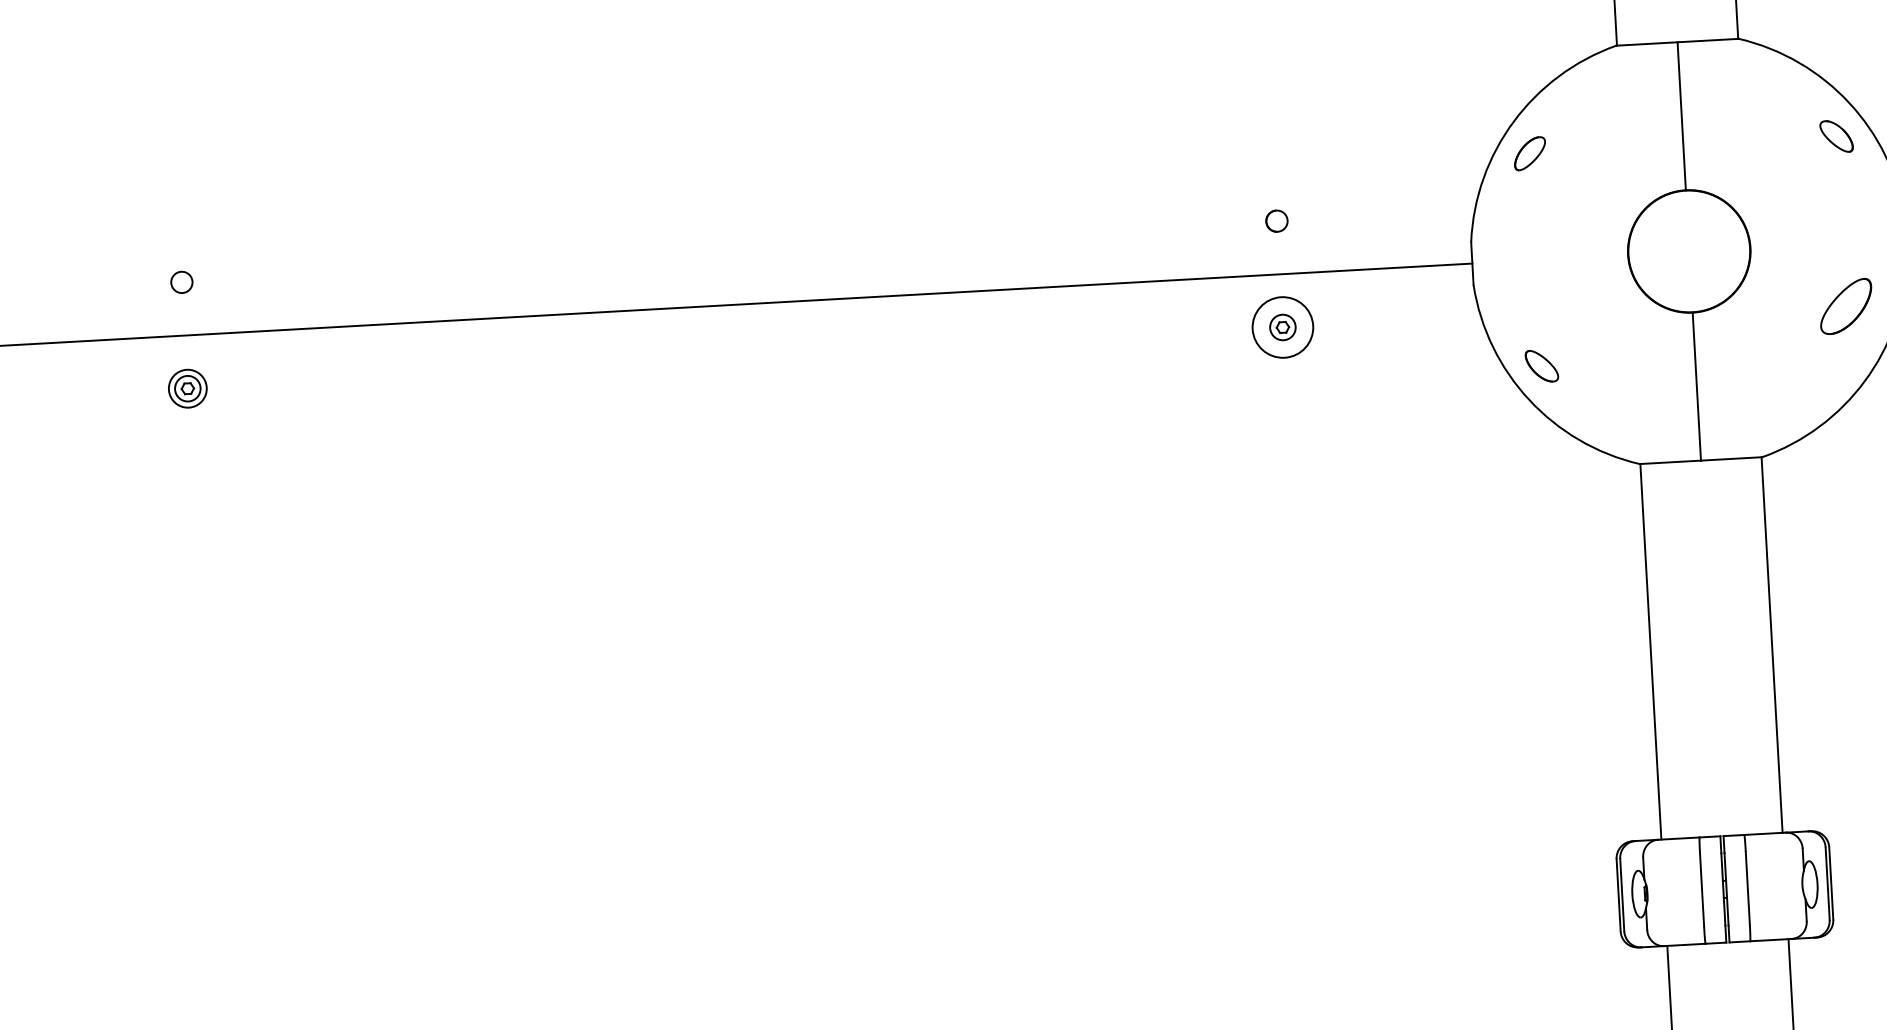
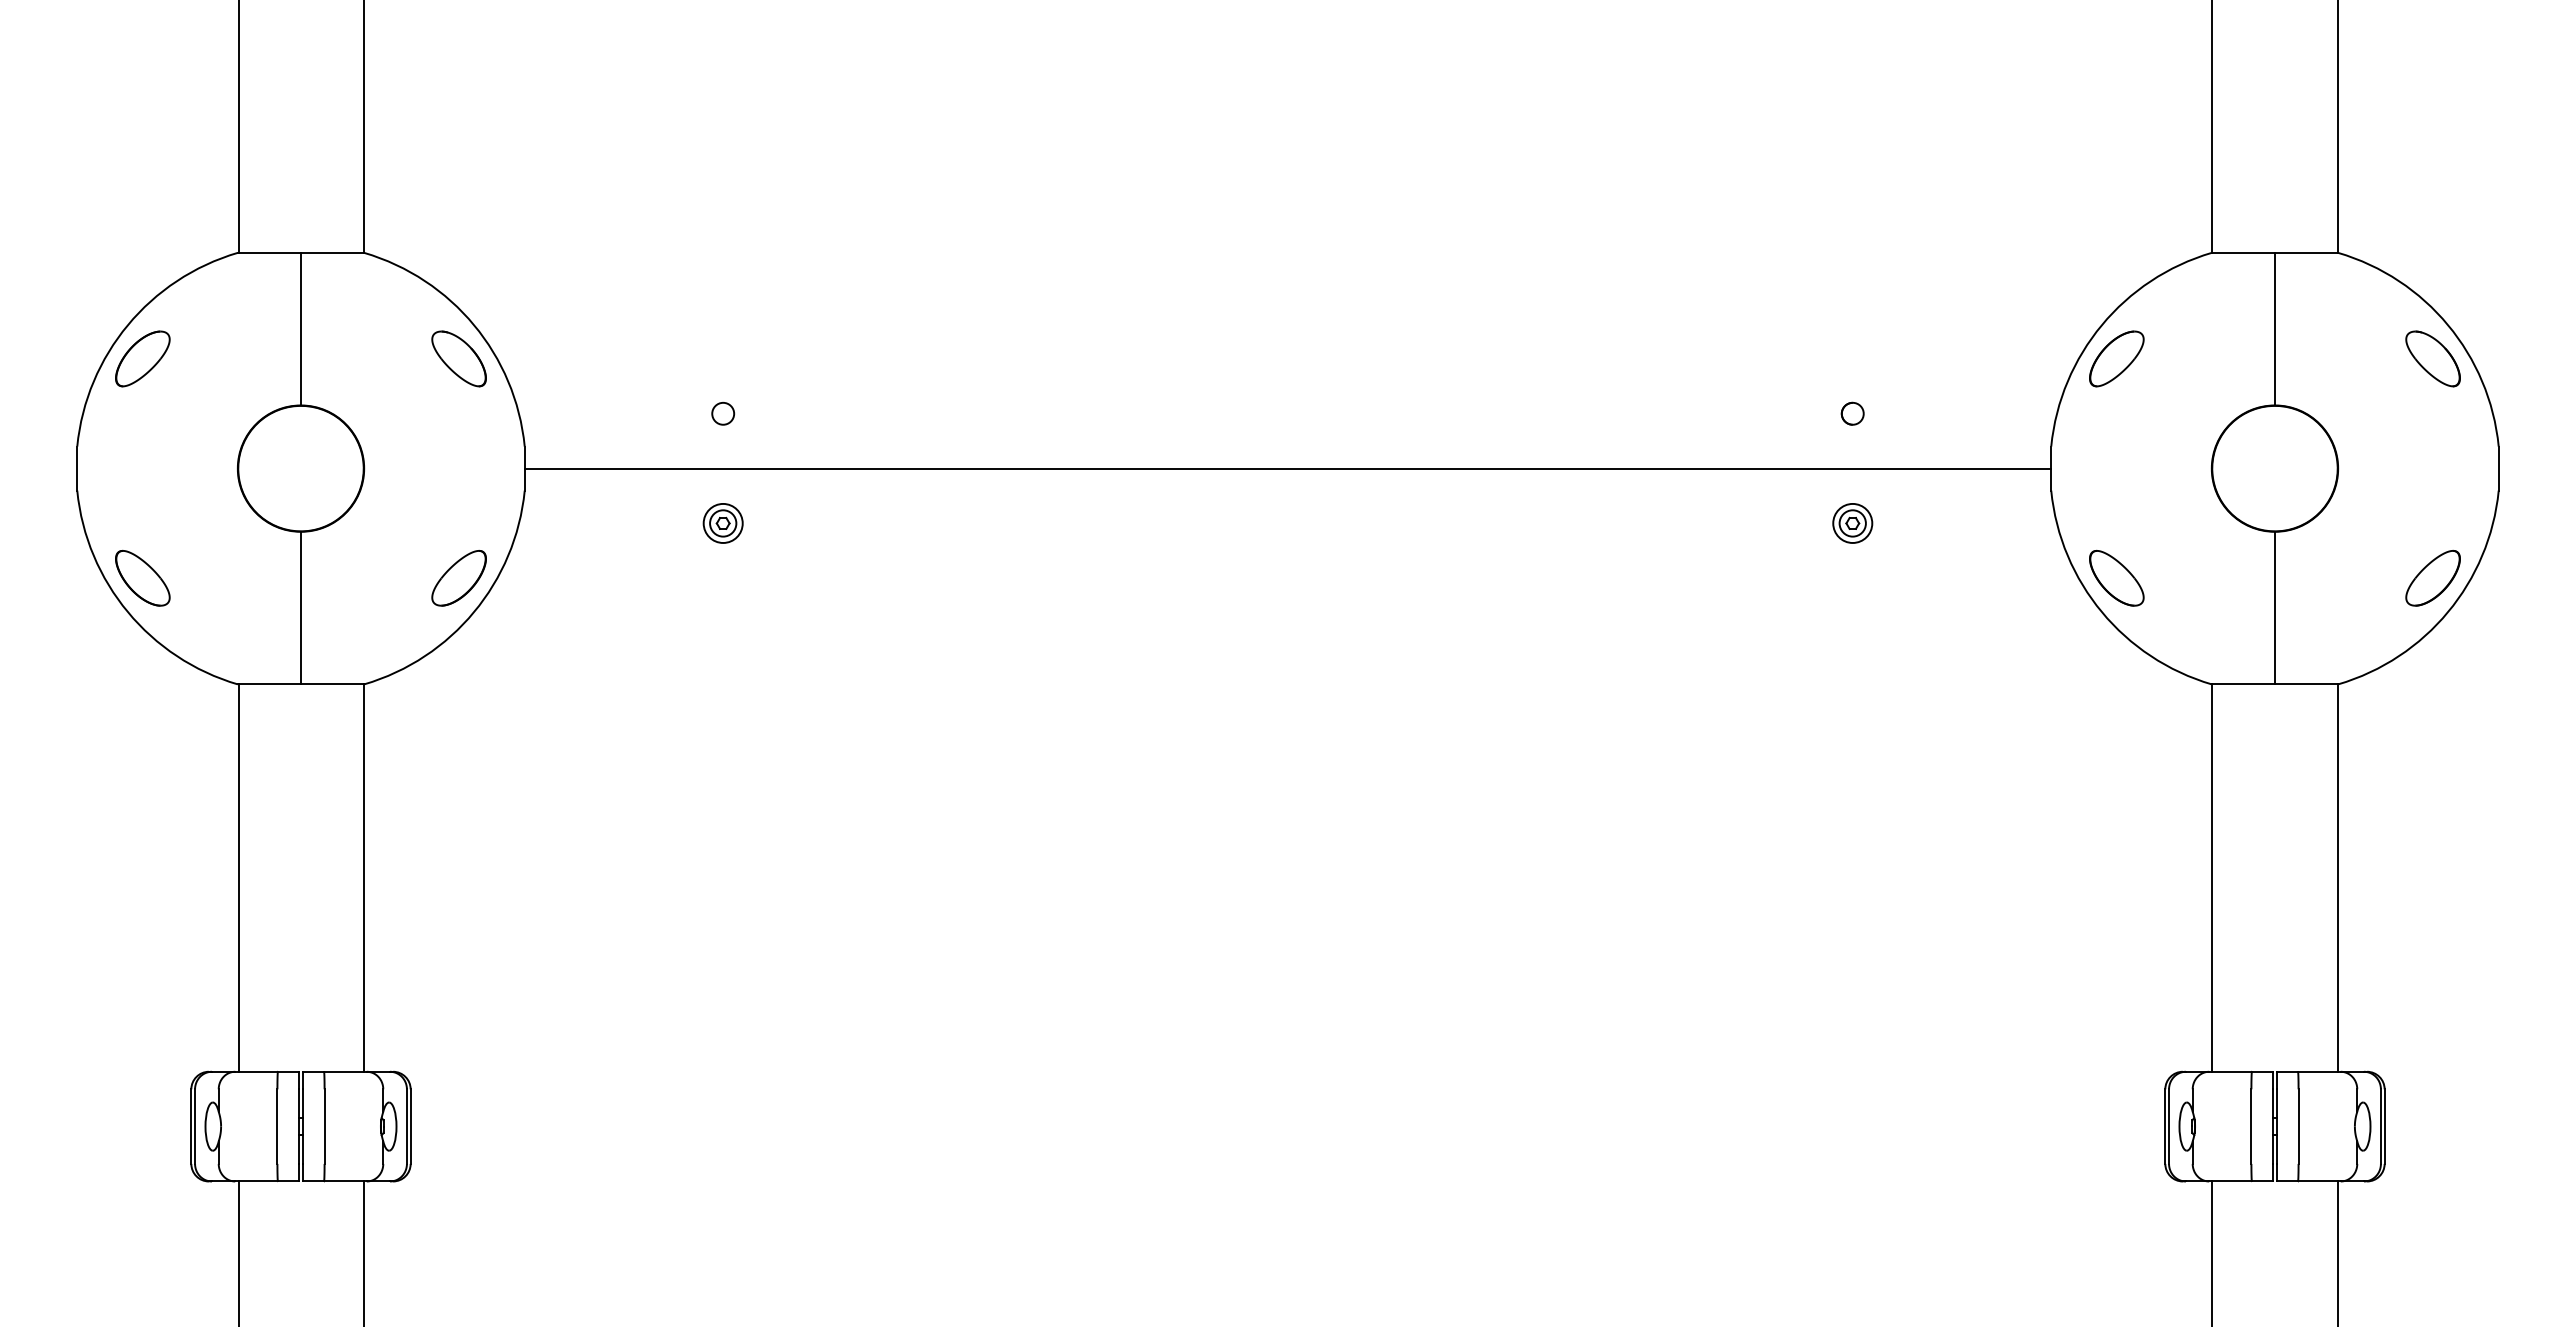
part: (1836, 136) -> (2432, 358), size x1.67
part: (1529, 153) -> (2116, 358), size x1.67
part: (1845, 306) -> (2432, 578), moved
circle: (1282, 326) -> (1852, 522), size x0.62
part: (1541, 365) -> (2116, 577), size x1.67

